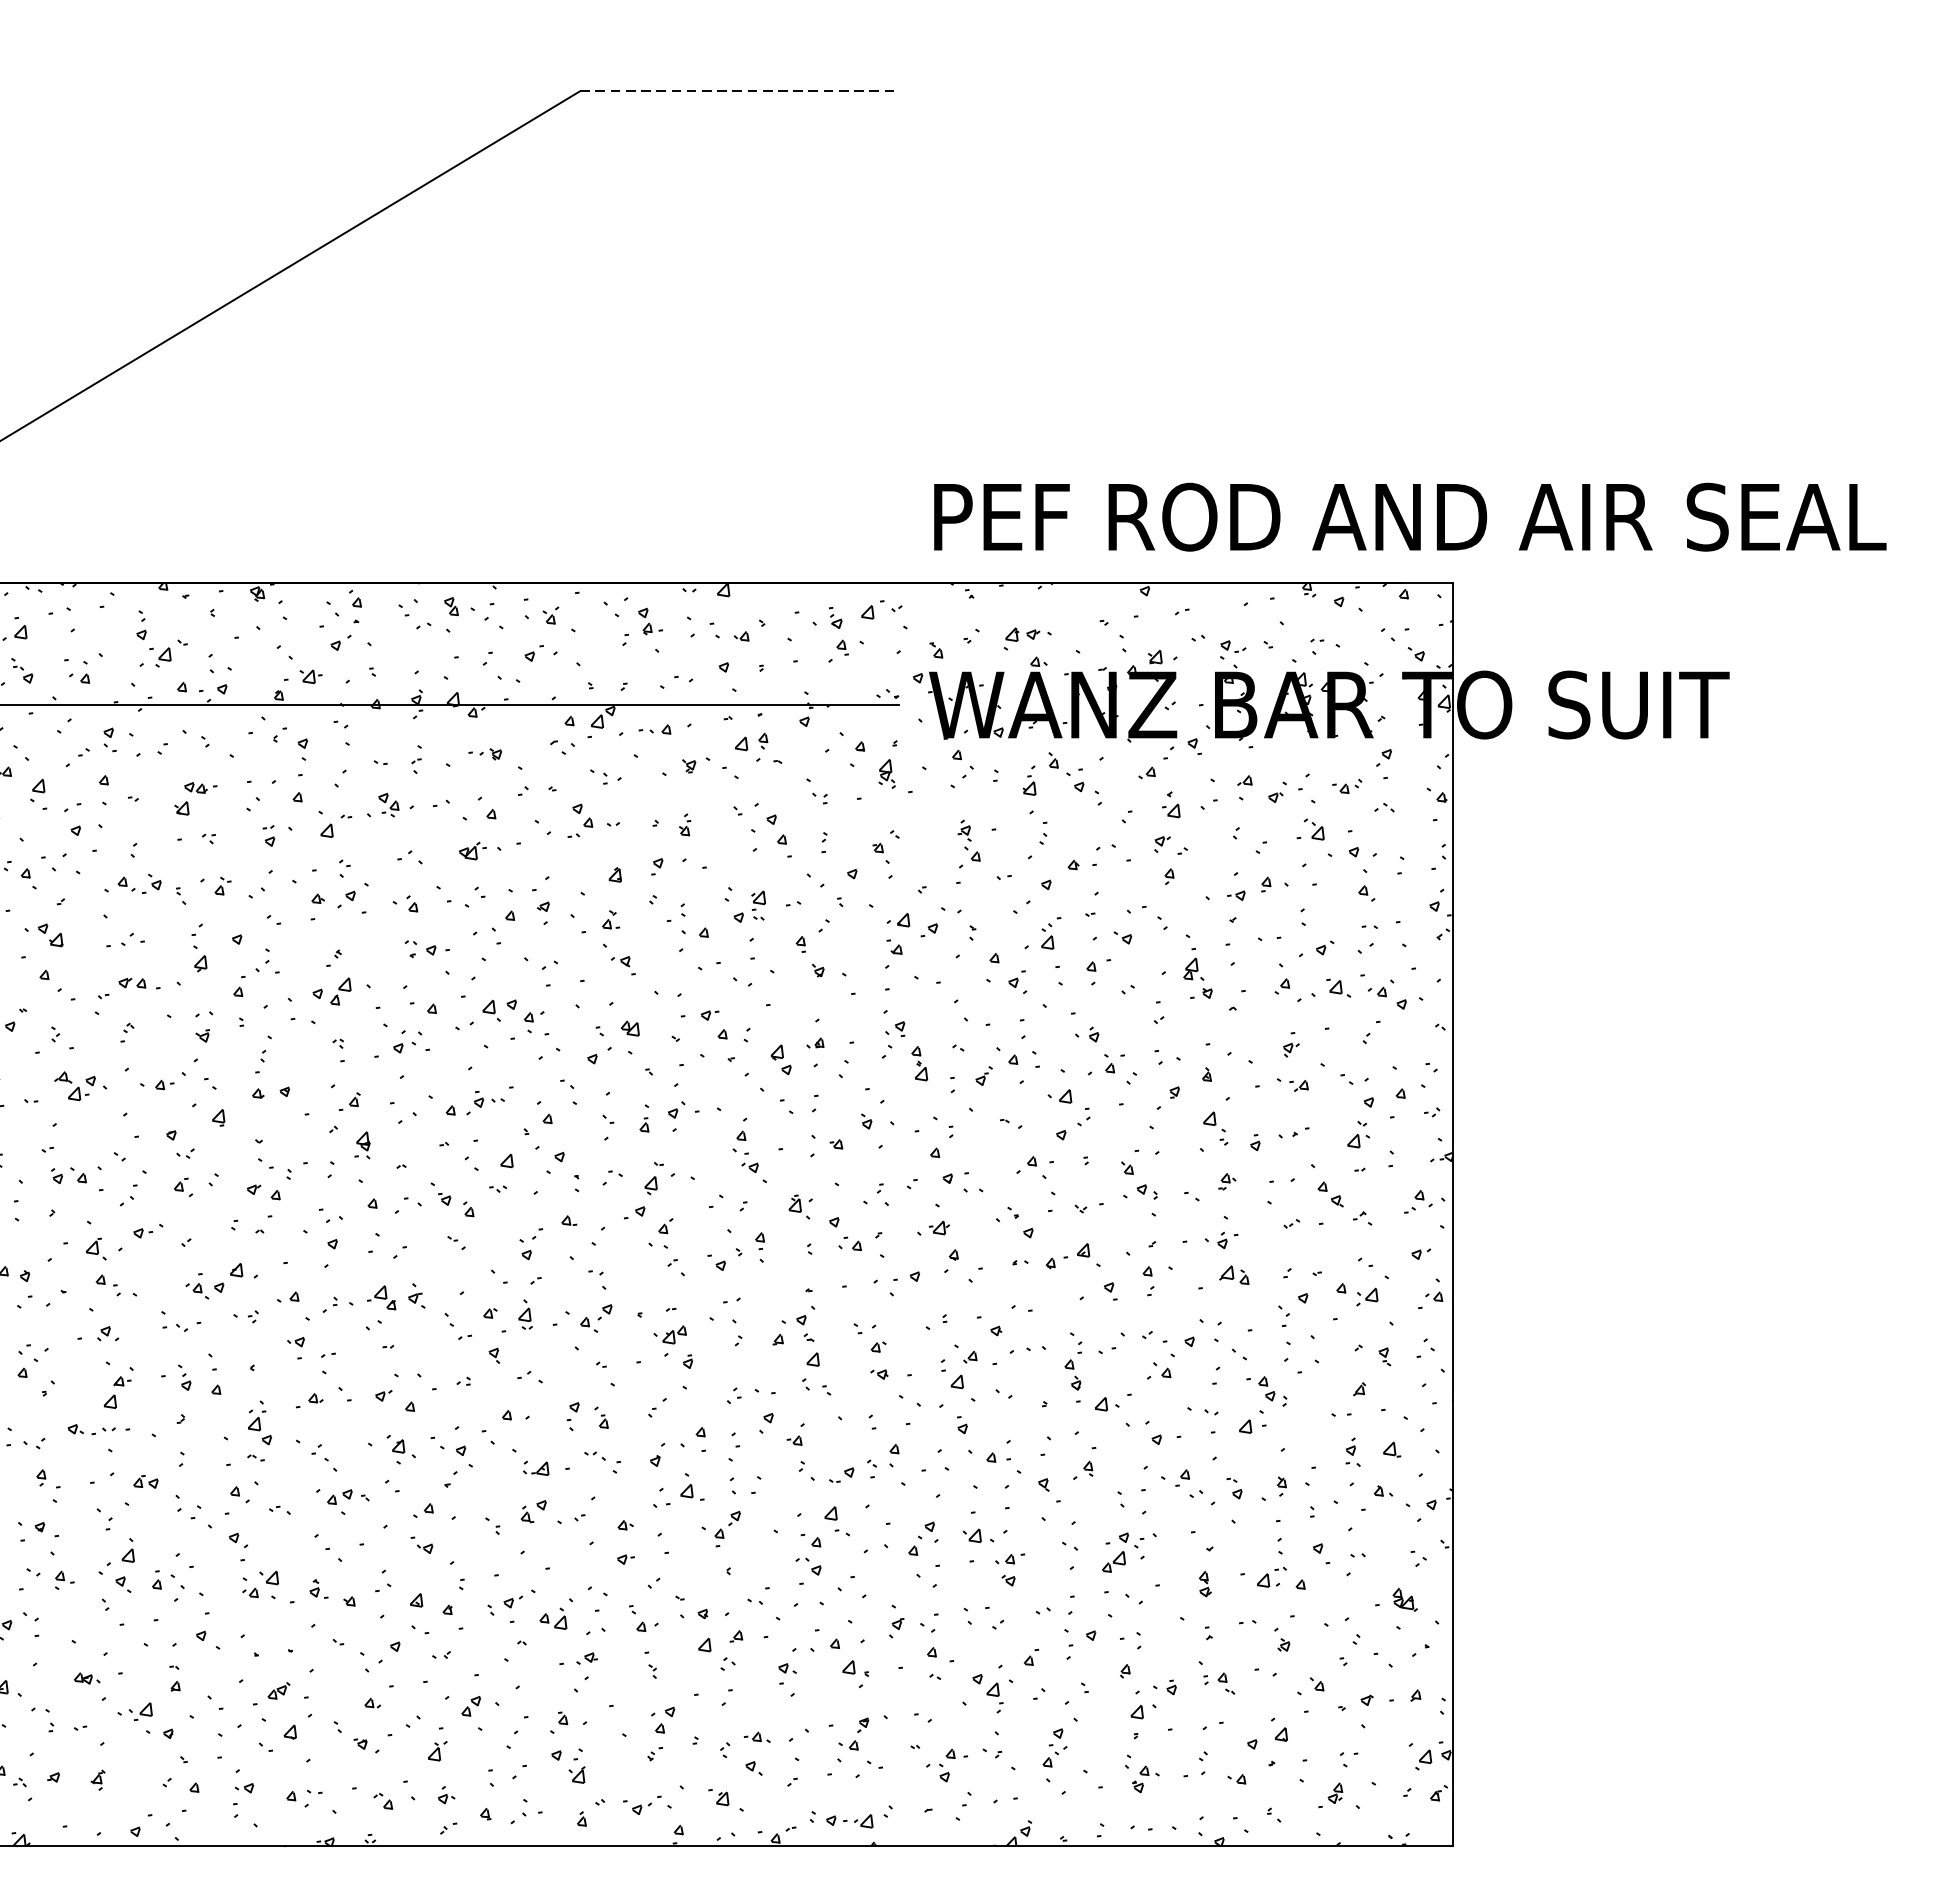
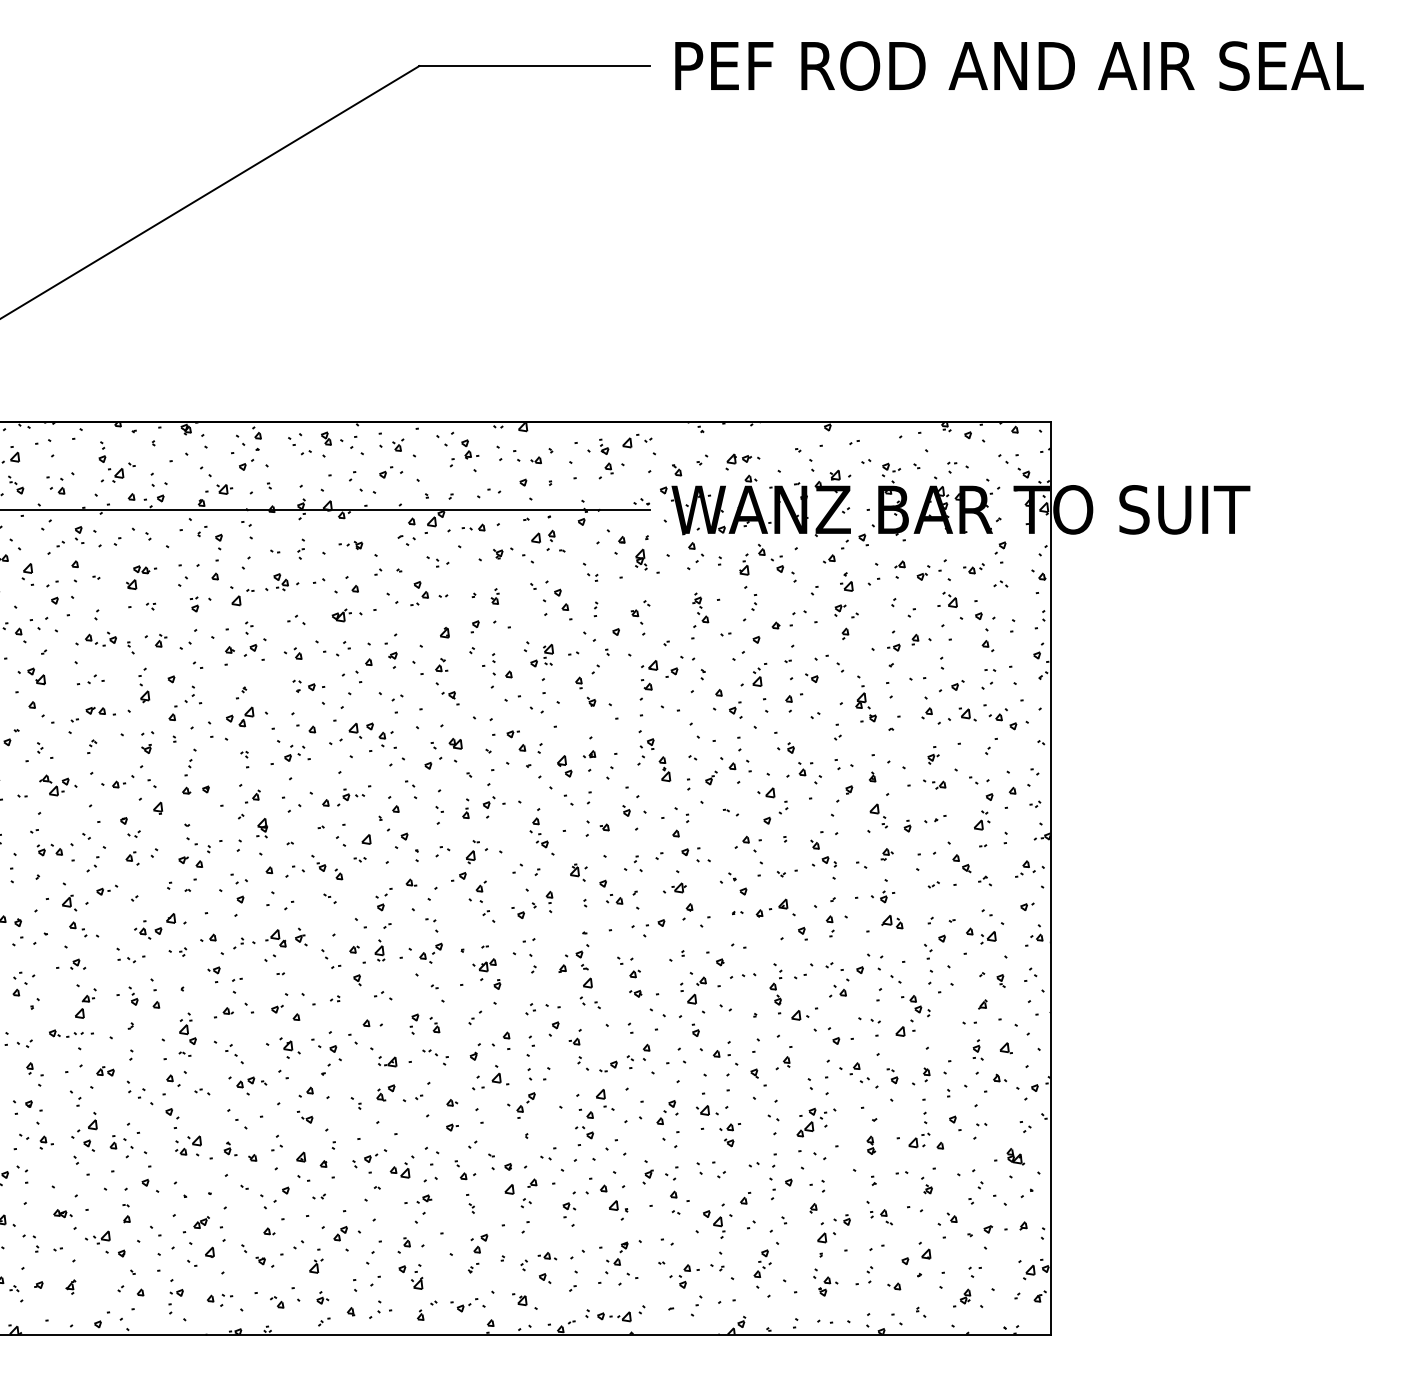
line: (740, 91) -> (535, 66), dashed -> solid
text: (1410, 516) -> (1019, 65), moved

